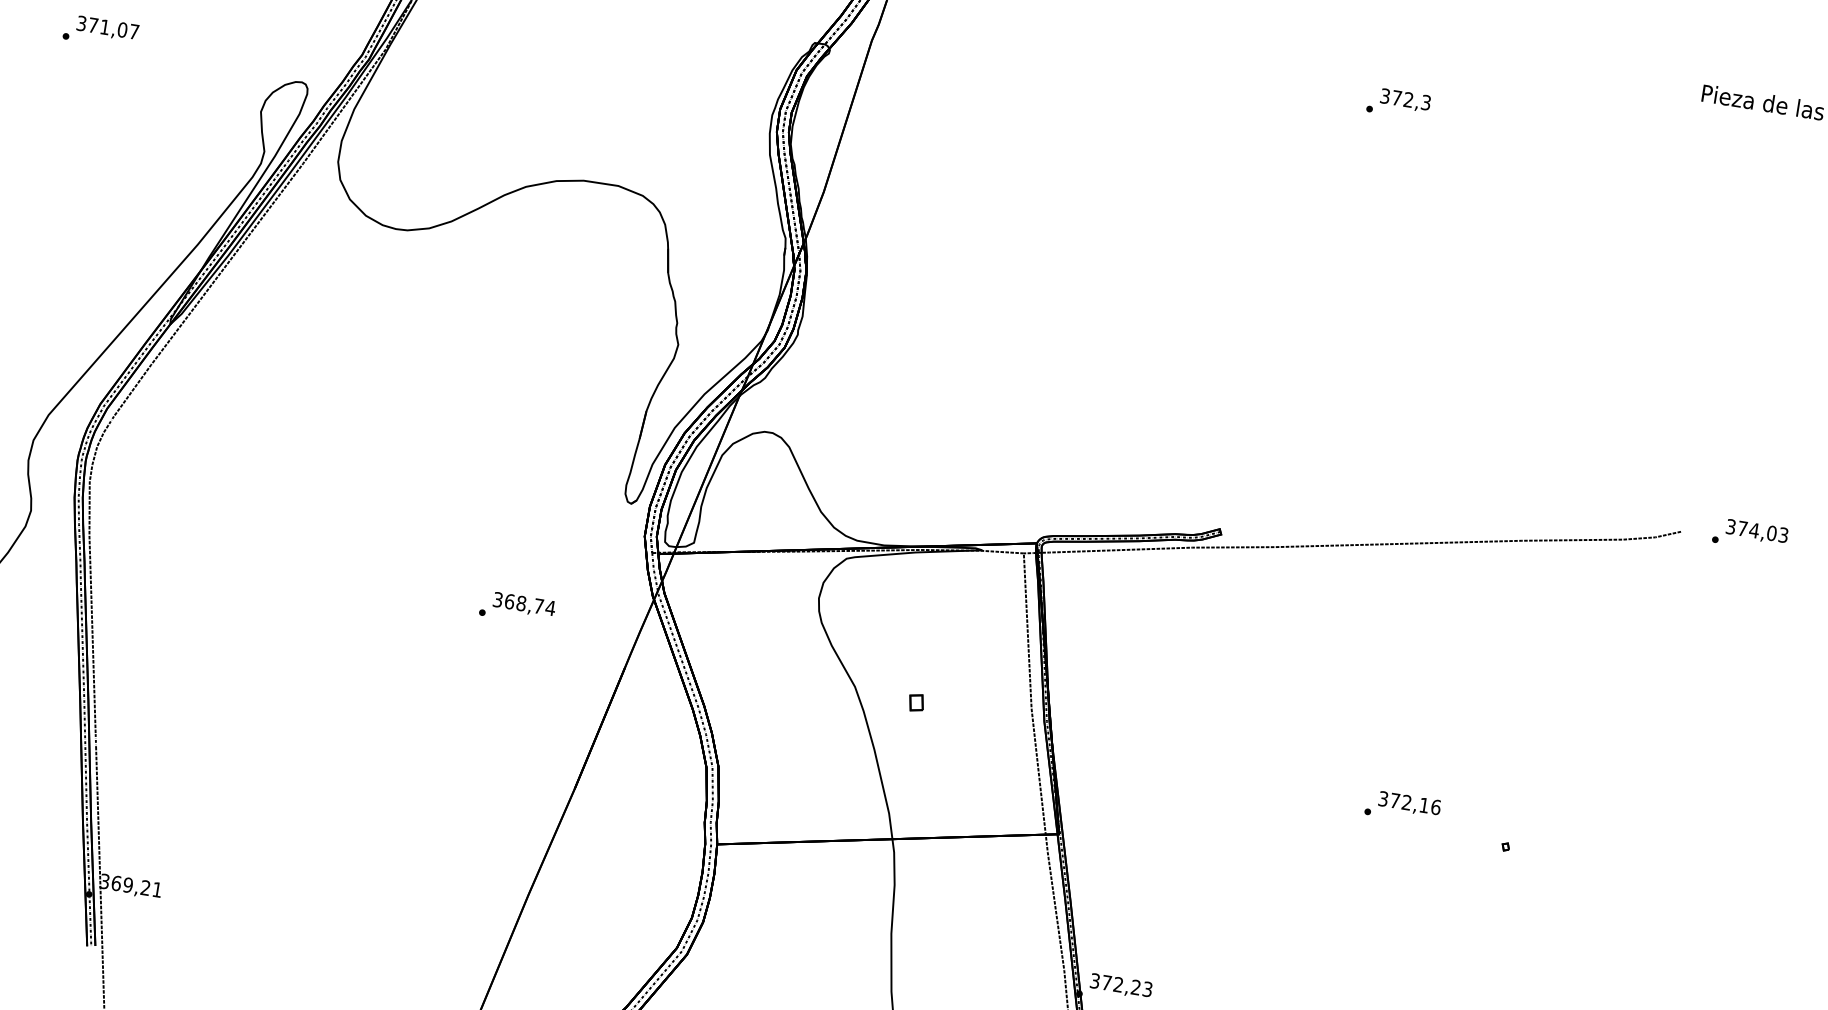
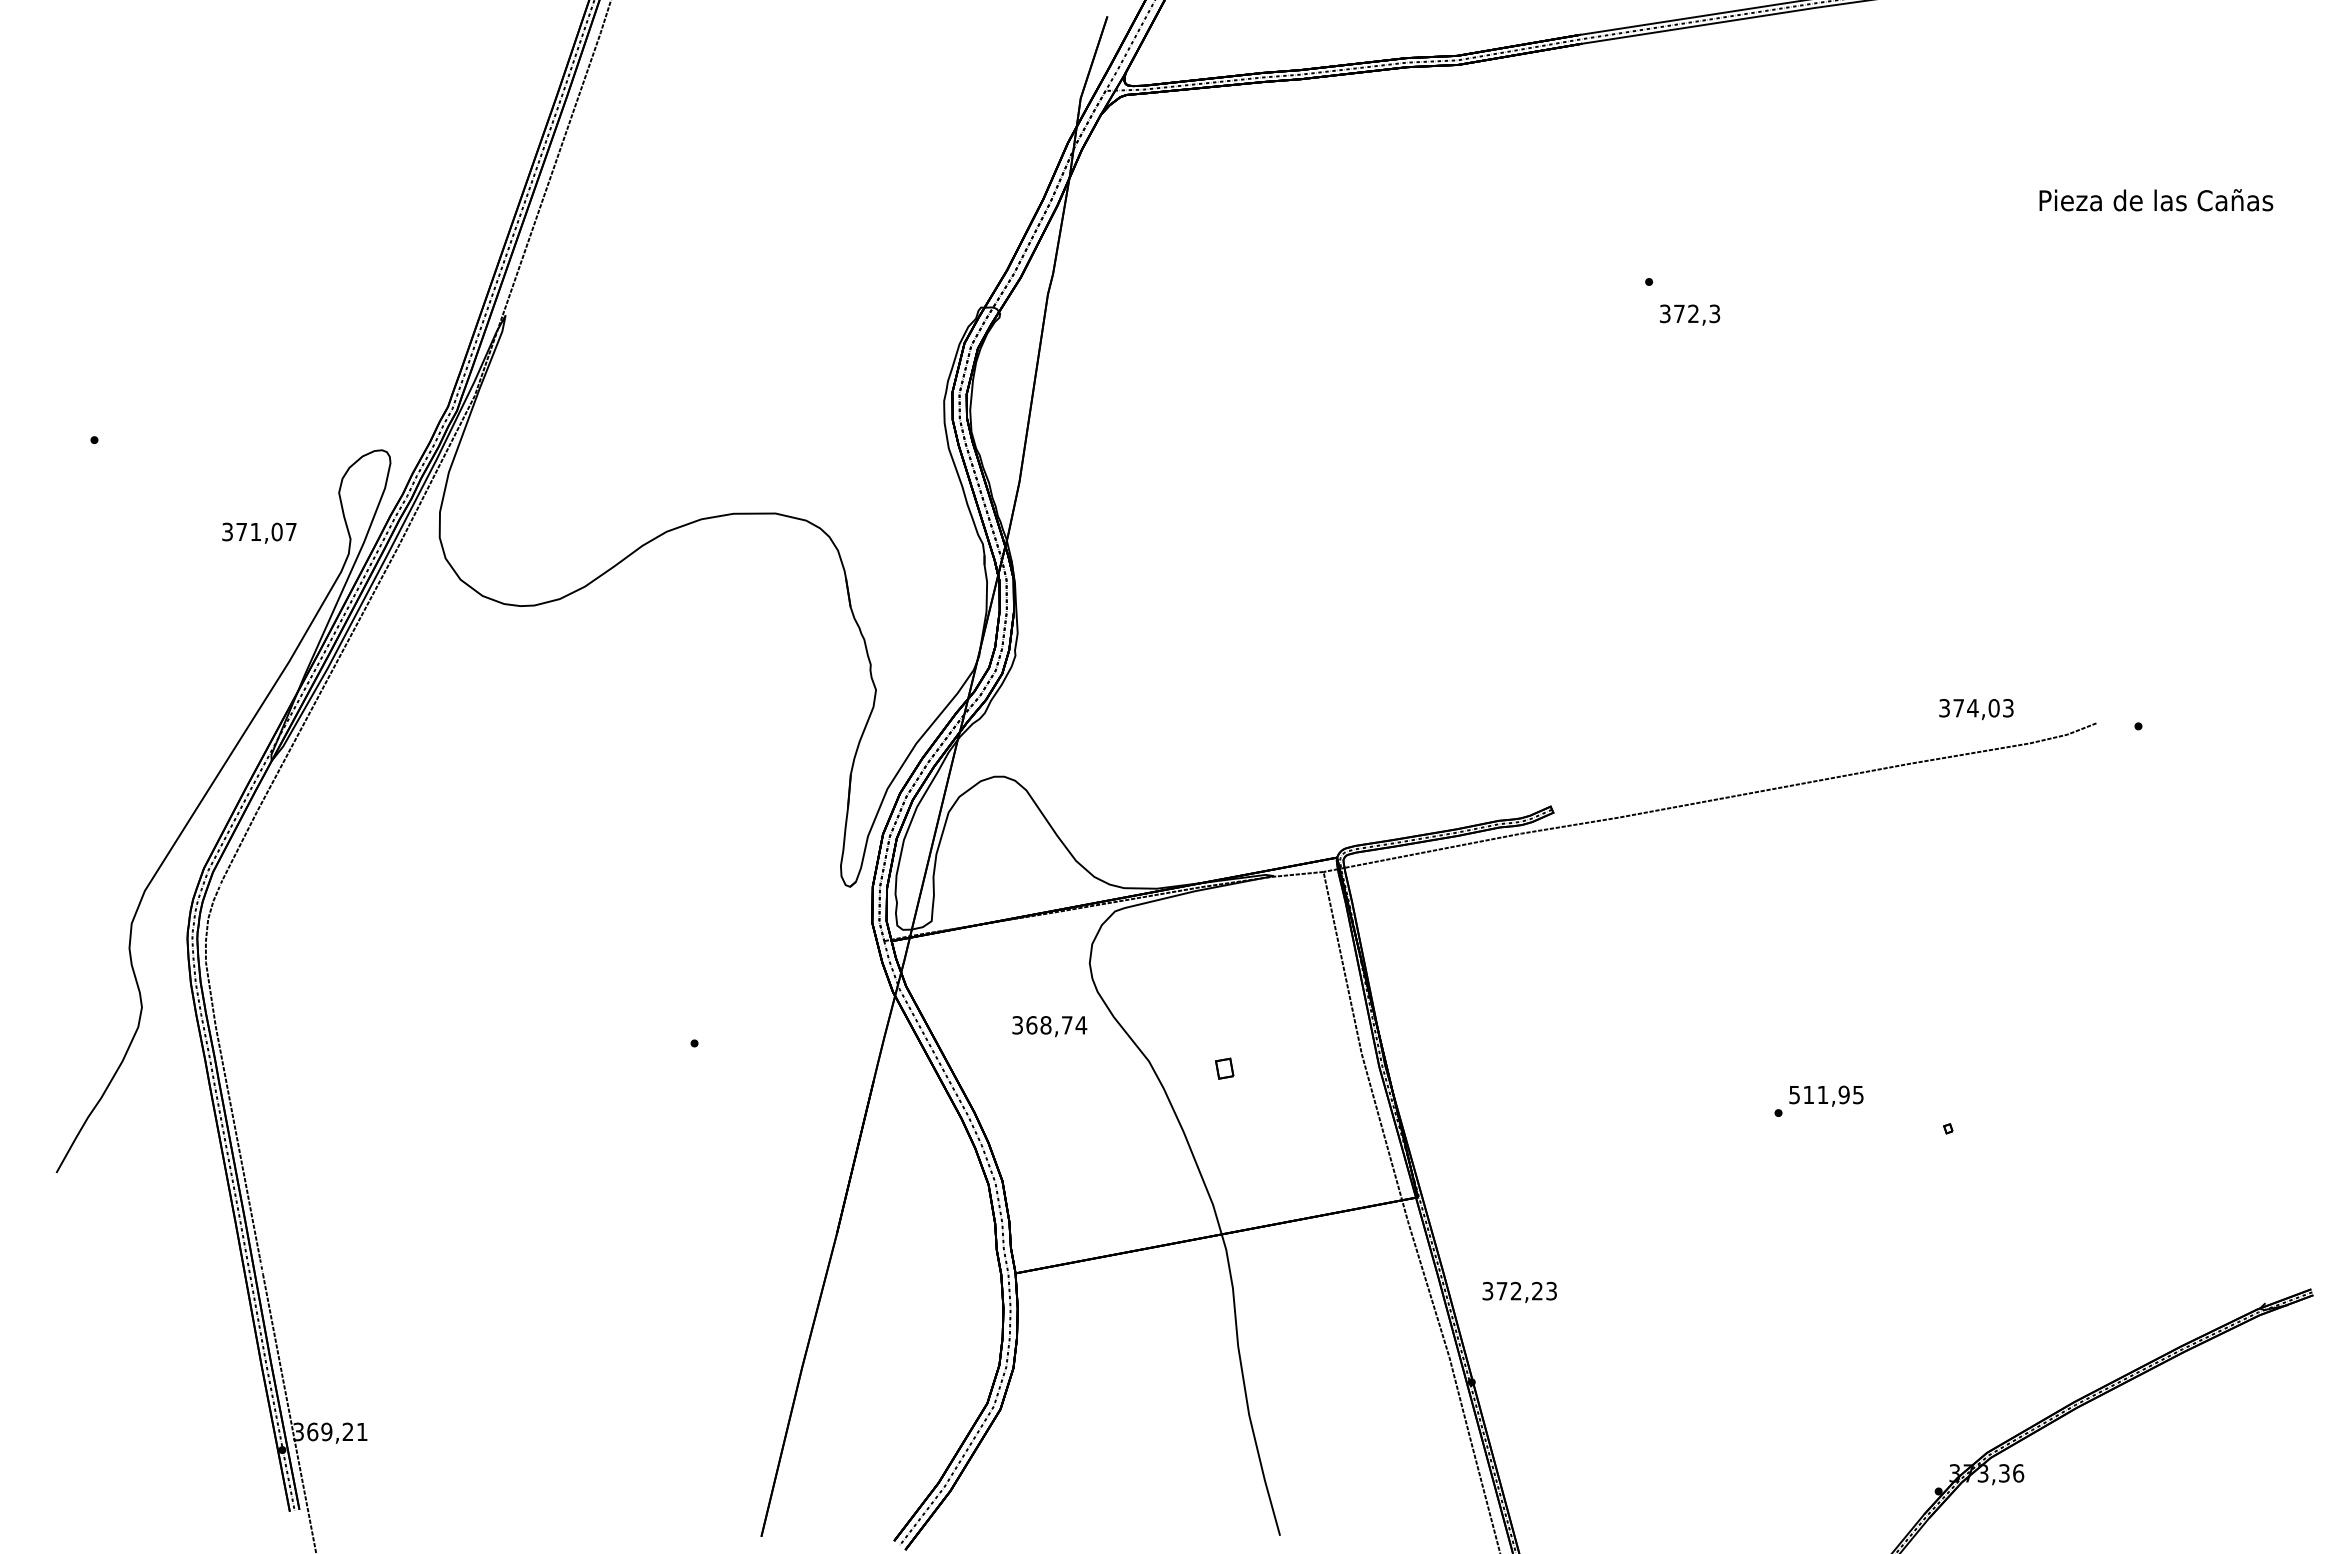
text: (107, 28) -> (259, 532), moved
text: (1406, 100) -> (1690, 314), moved
text: (1757, 532) -> (1976, 709), moved
text: (524, 604) -> (1049, 1026), moved
text: (1409, 802) -> (1826, 1094), 372,16 -> 511,95
text: (1121, 985) -> (1519, 1291), moved

